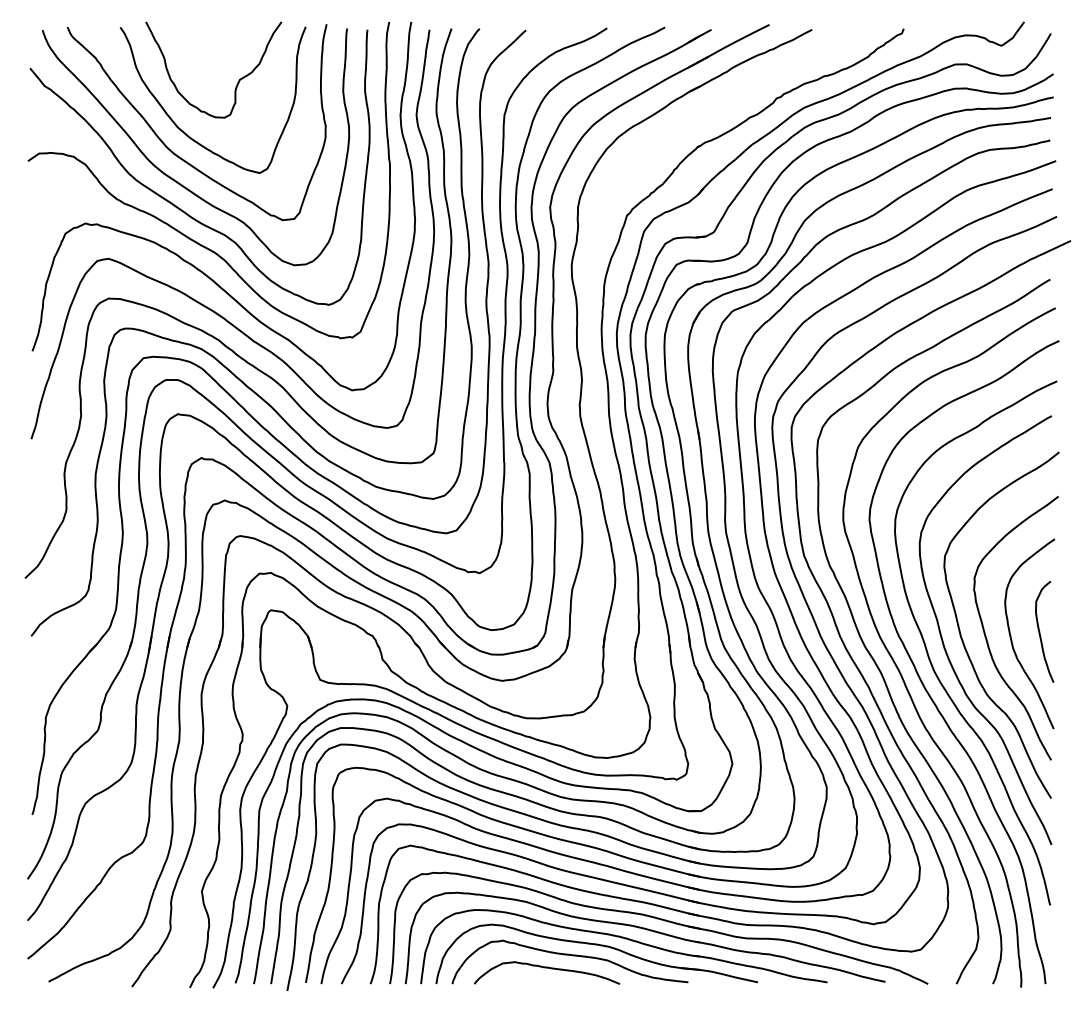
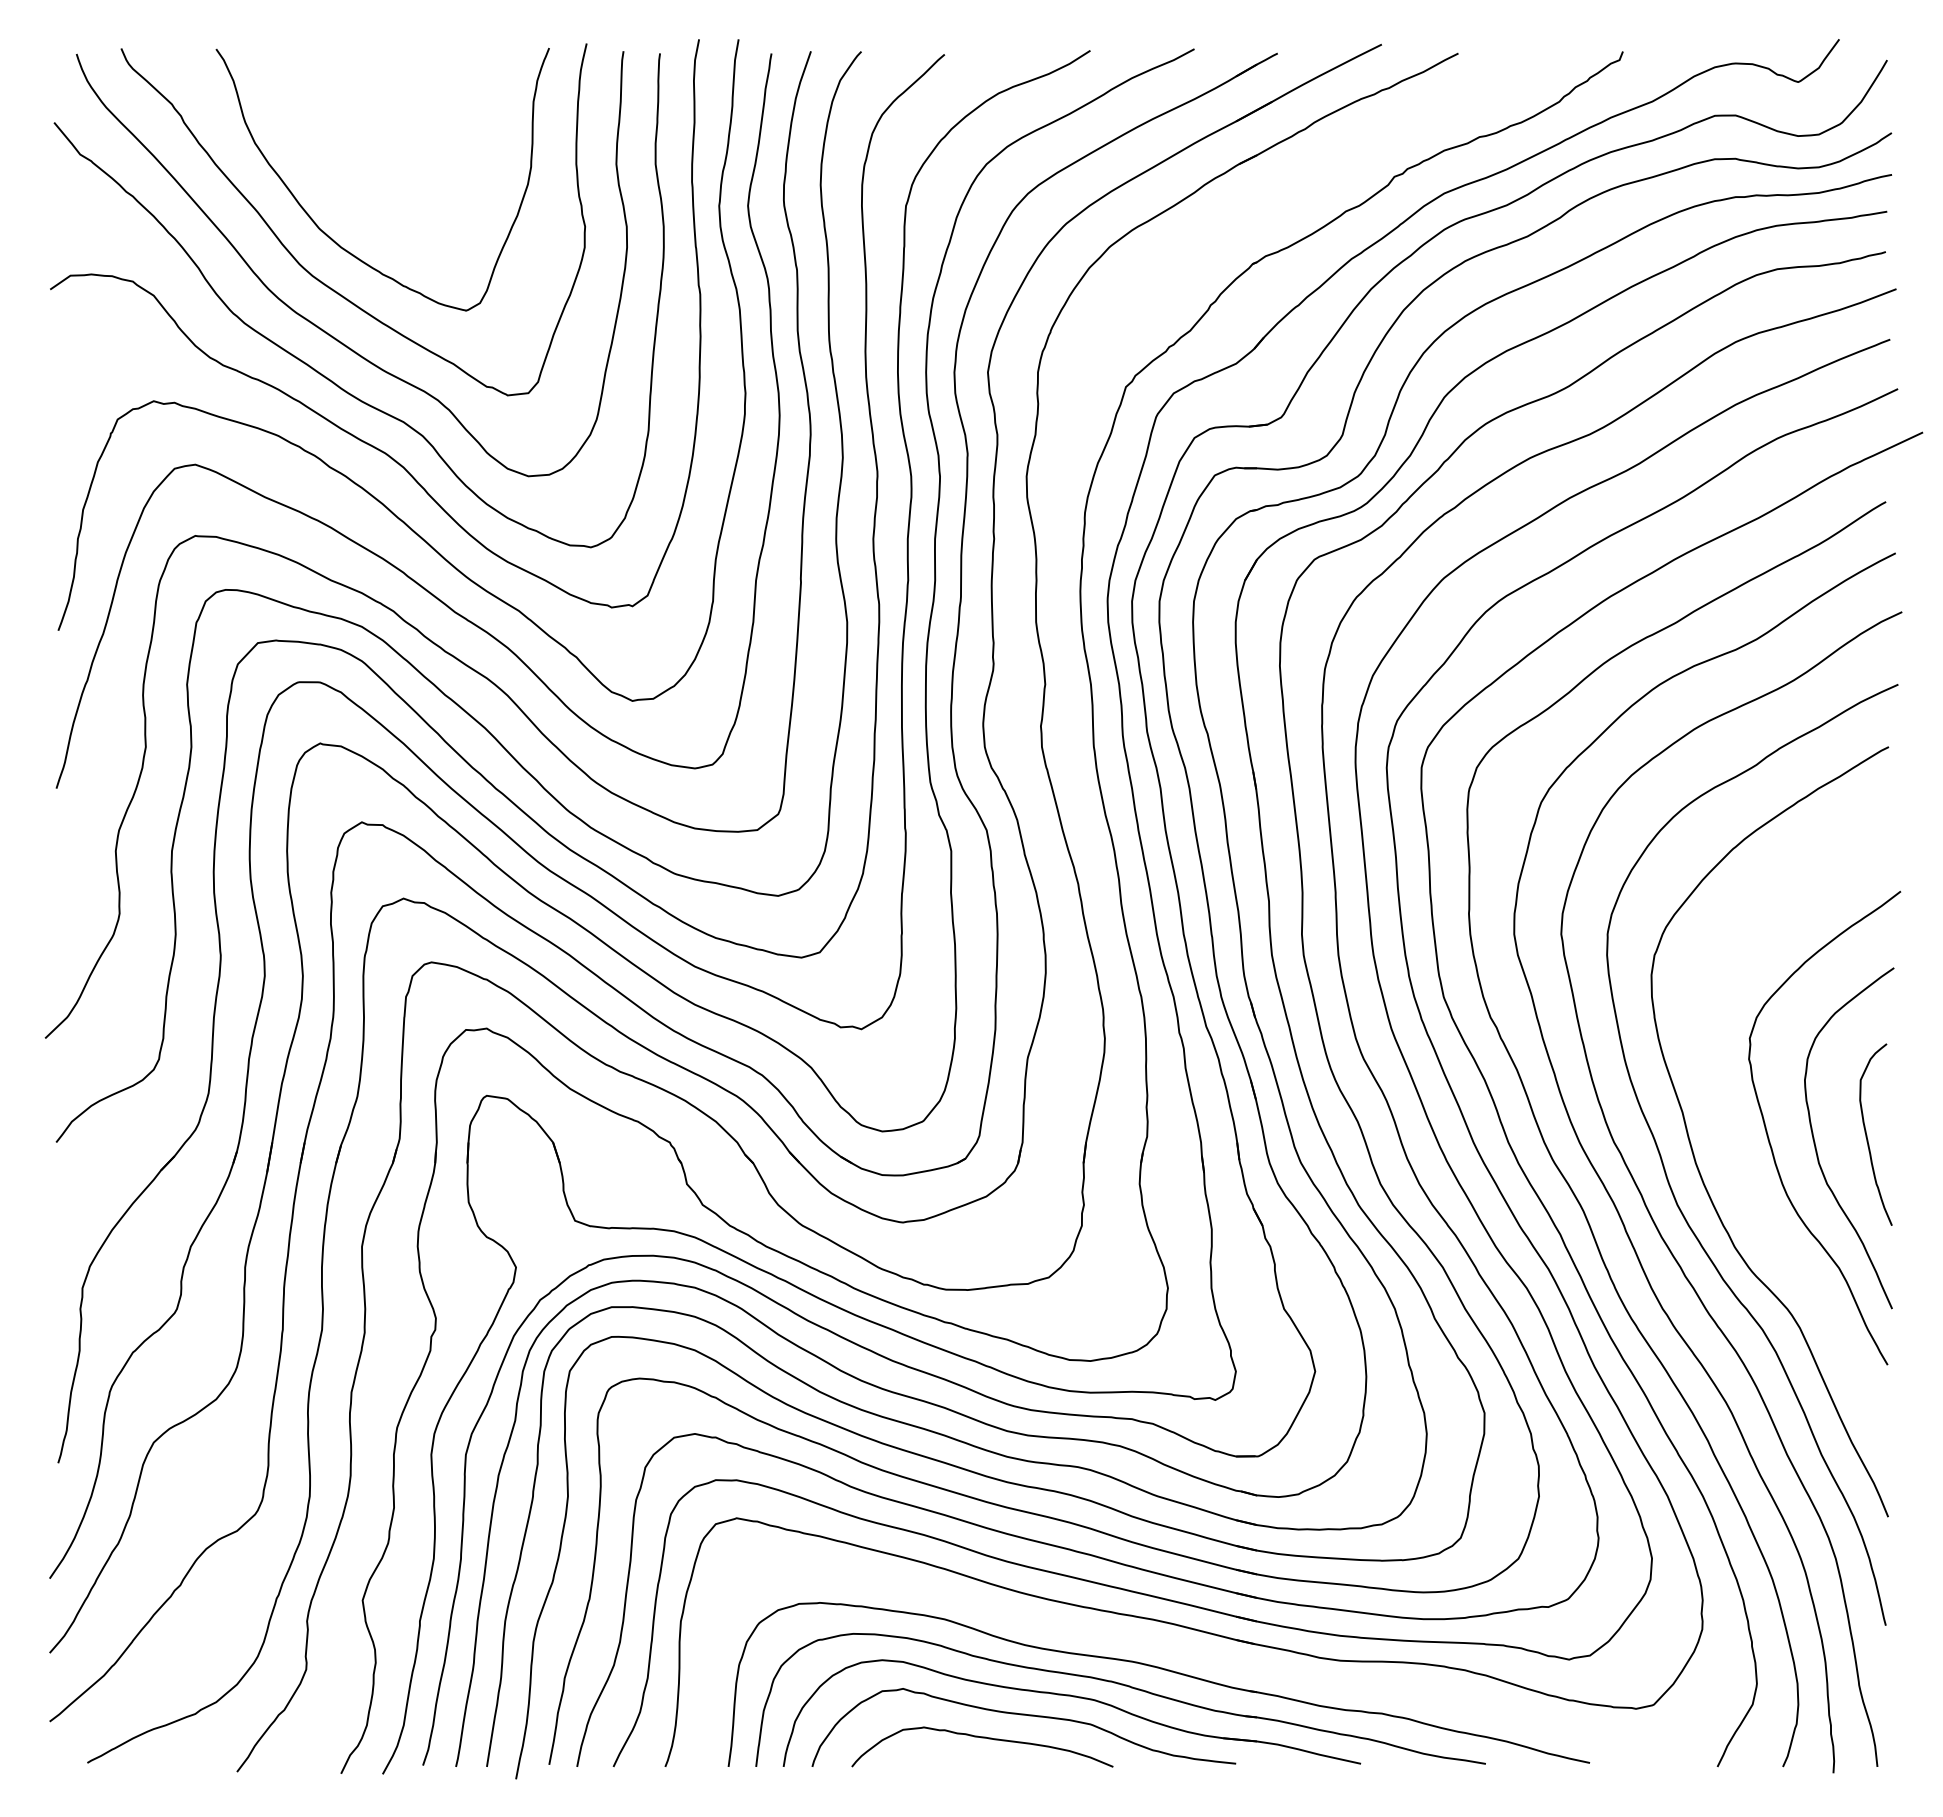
curve: (237, 82) -> (426, 148), removed
curve: (961, 633) -> (1726, 1137), removed
part: (660, 920) -> (1186, 1652), removed

